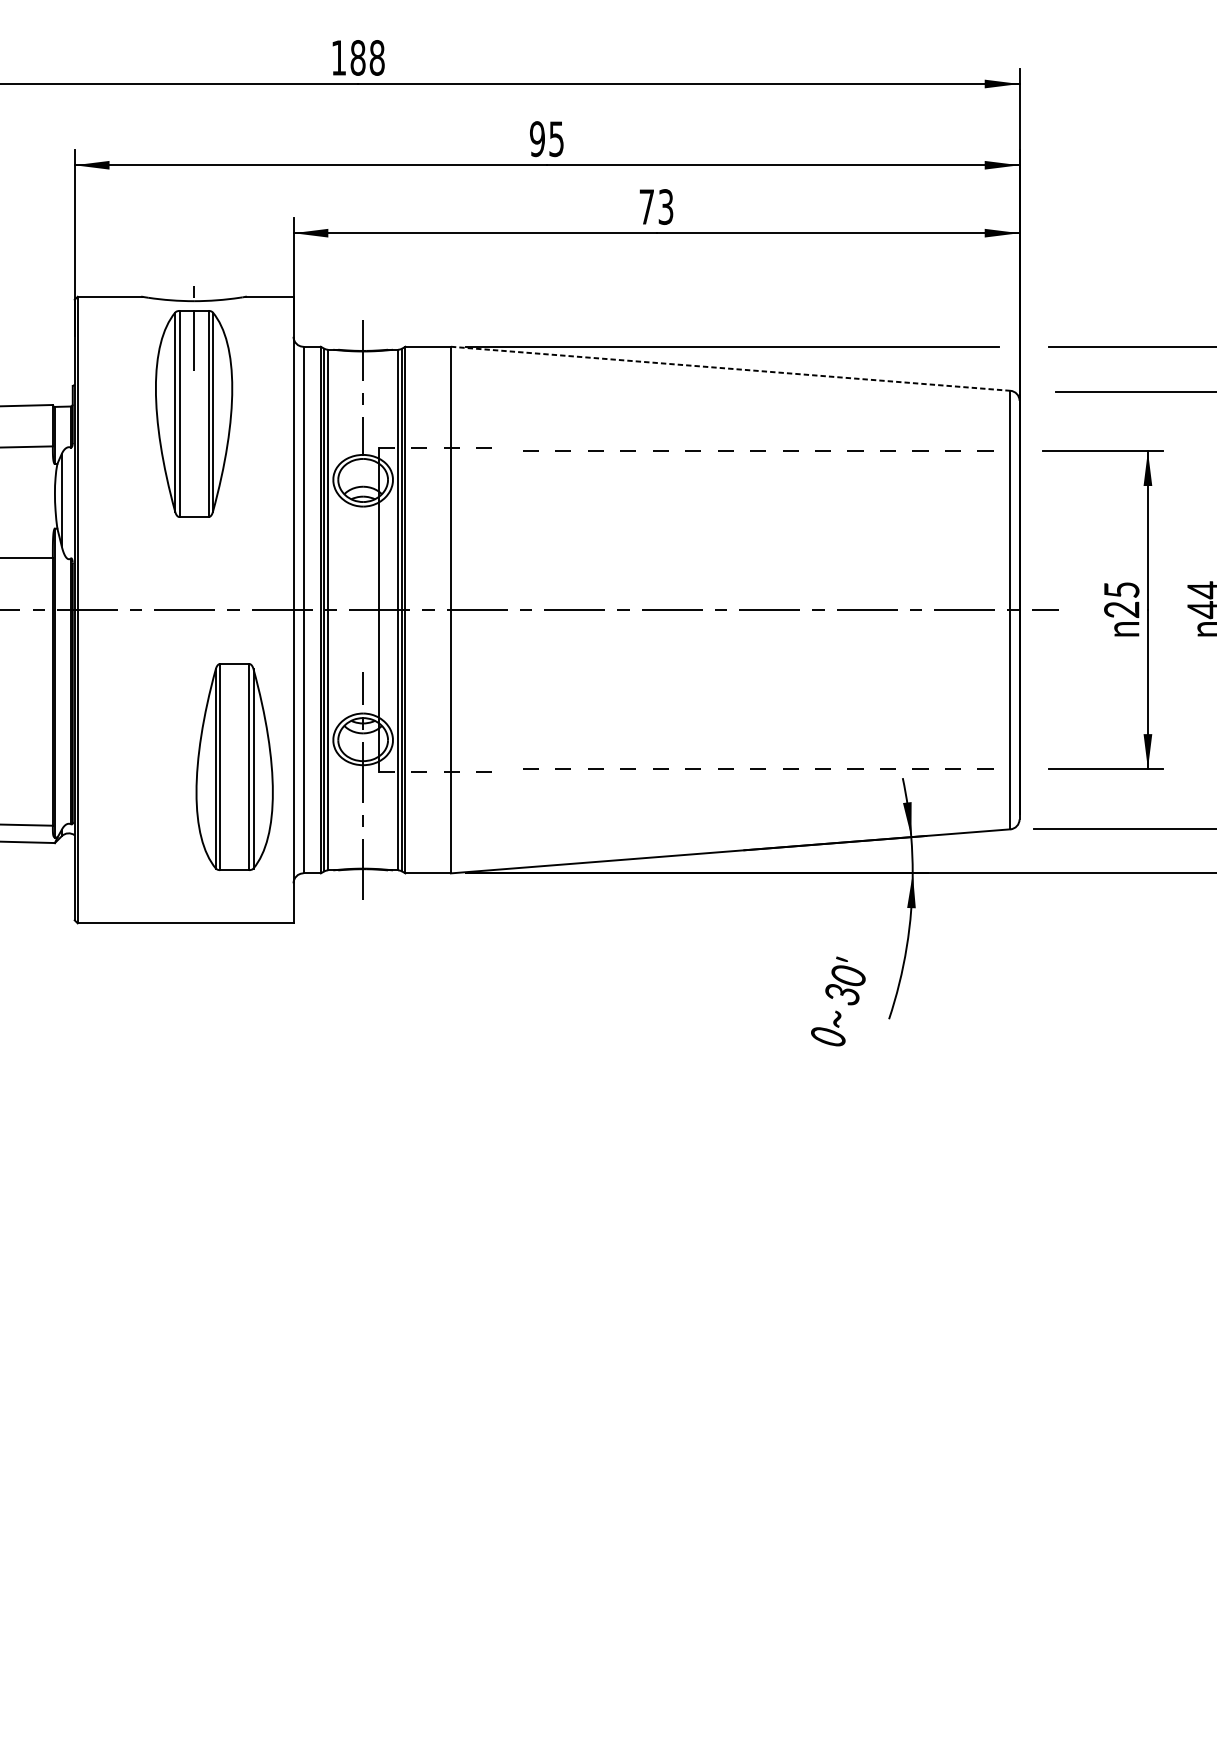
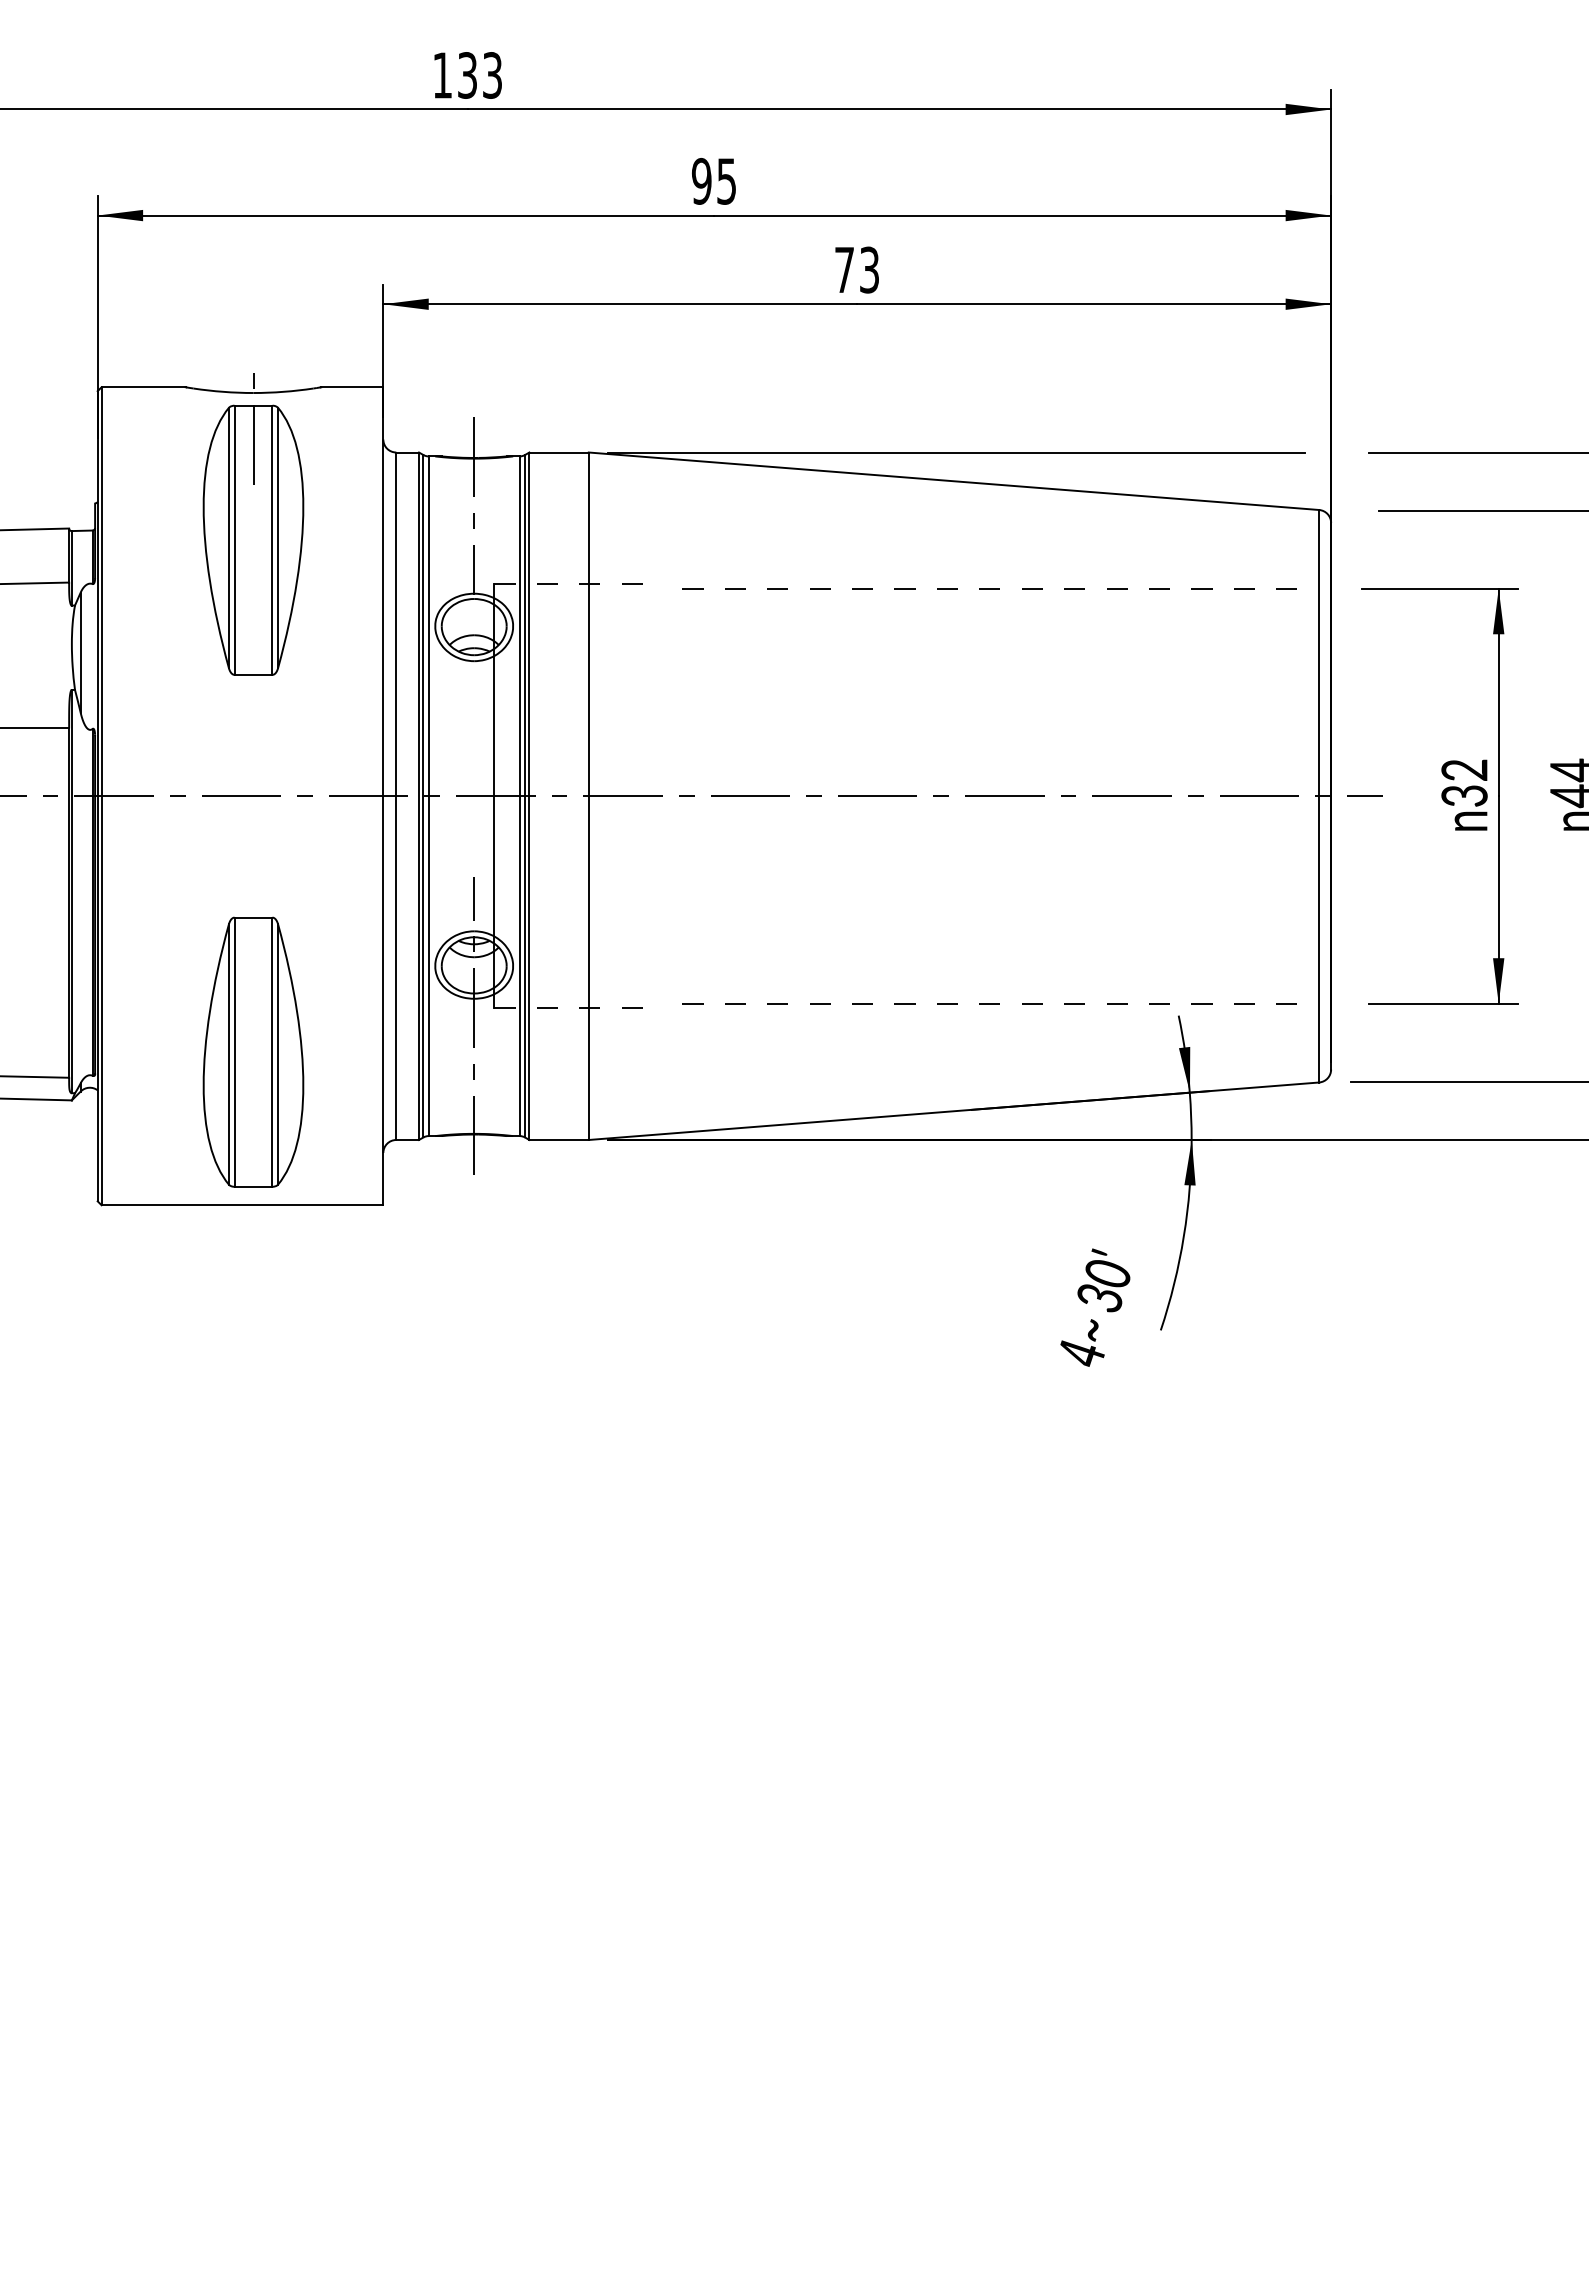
text: (367, 57) -> (479, 75), 188 -> 133
line: (731, 368) -> (954, 481), dashed -> solid
text: (1121, 599) -> (1464, 782), 25 -> 32
part: (234, 766) -> (253, 1051), moved
text: (828, 1036) -> (1081, 1353), 0 -> 4

